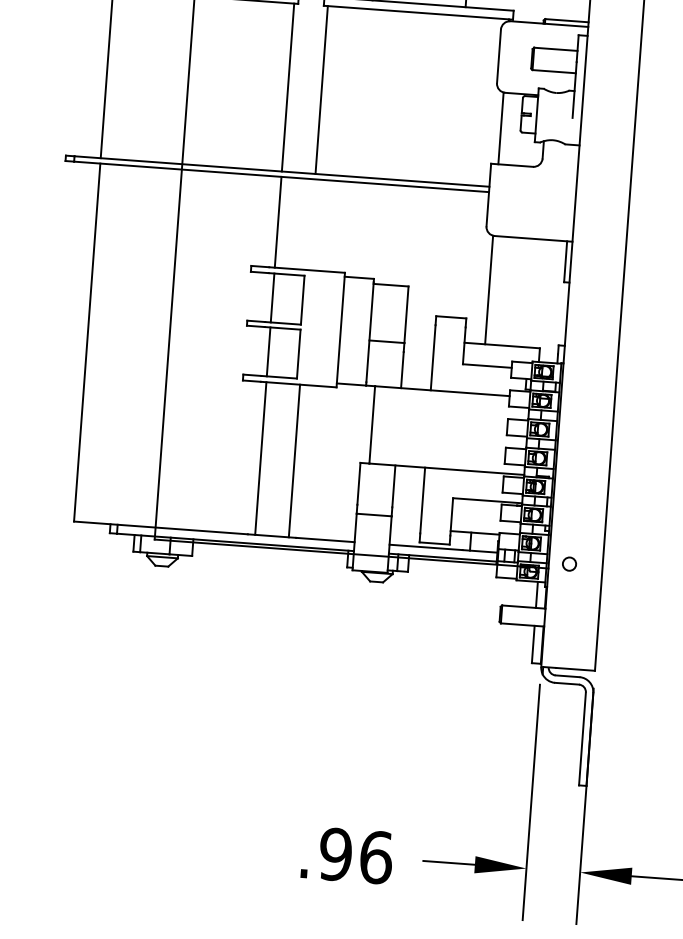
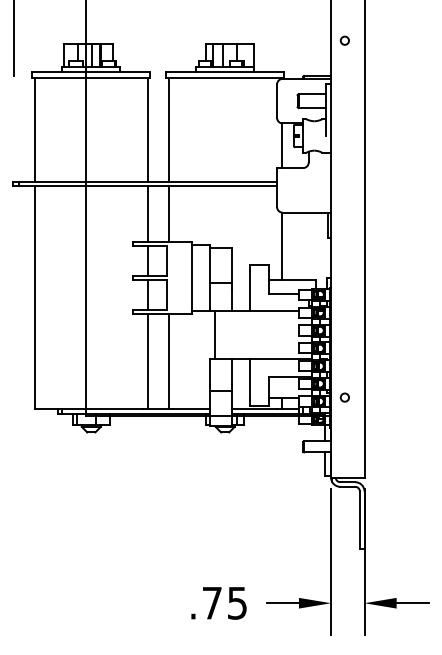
line: (311, 223) -> (168, 213), added
circle: (568, 563) -> (344, 397), moved
text: (355, 854) -> (224, 602), .96 -> .75

